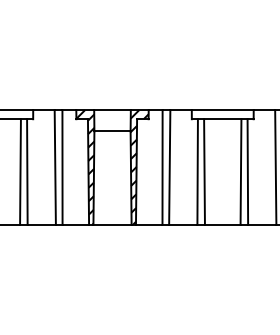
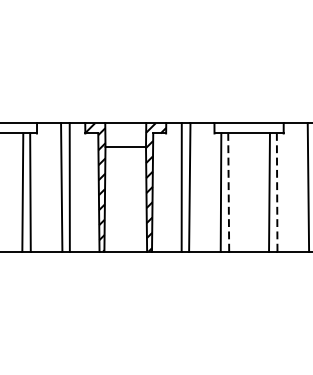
line: (204, 172) -> (228, 193), solid -> dashed
line: (247, 172) -> (276, 193), solid -> dashed

